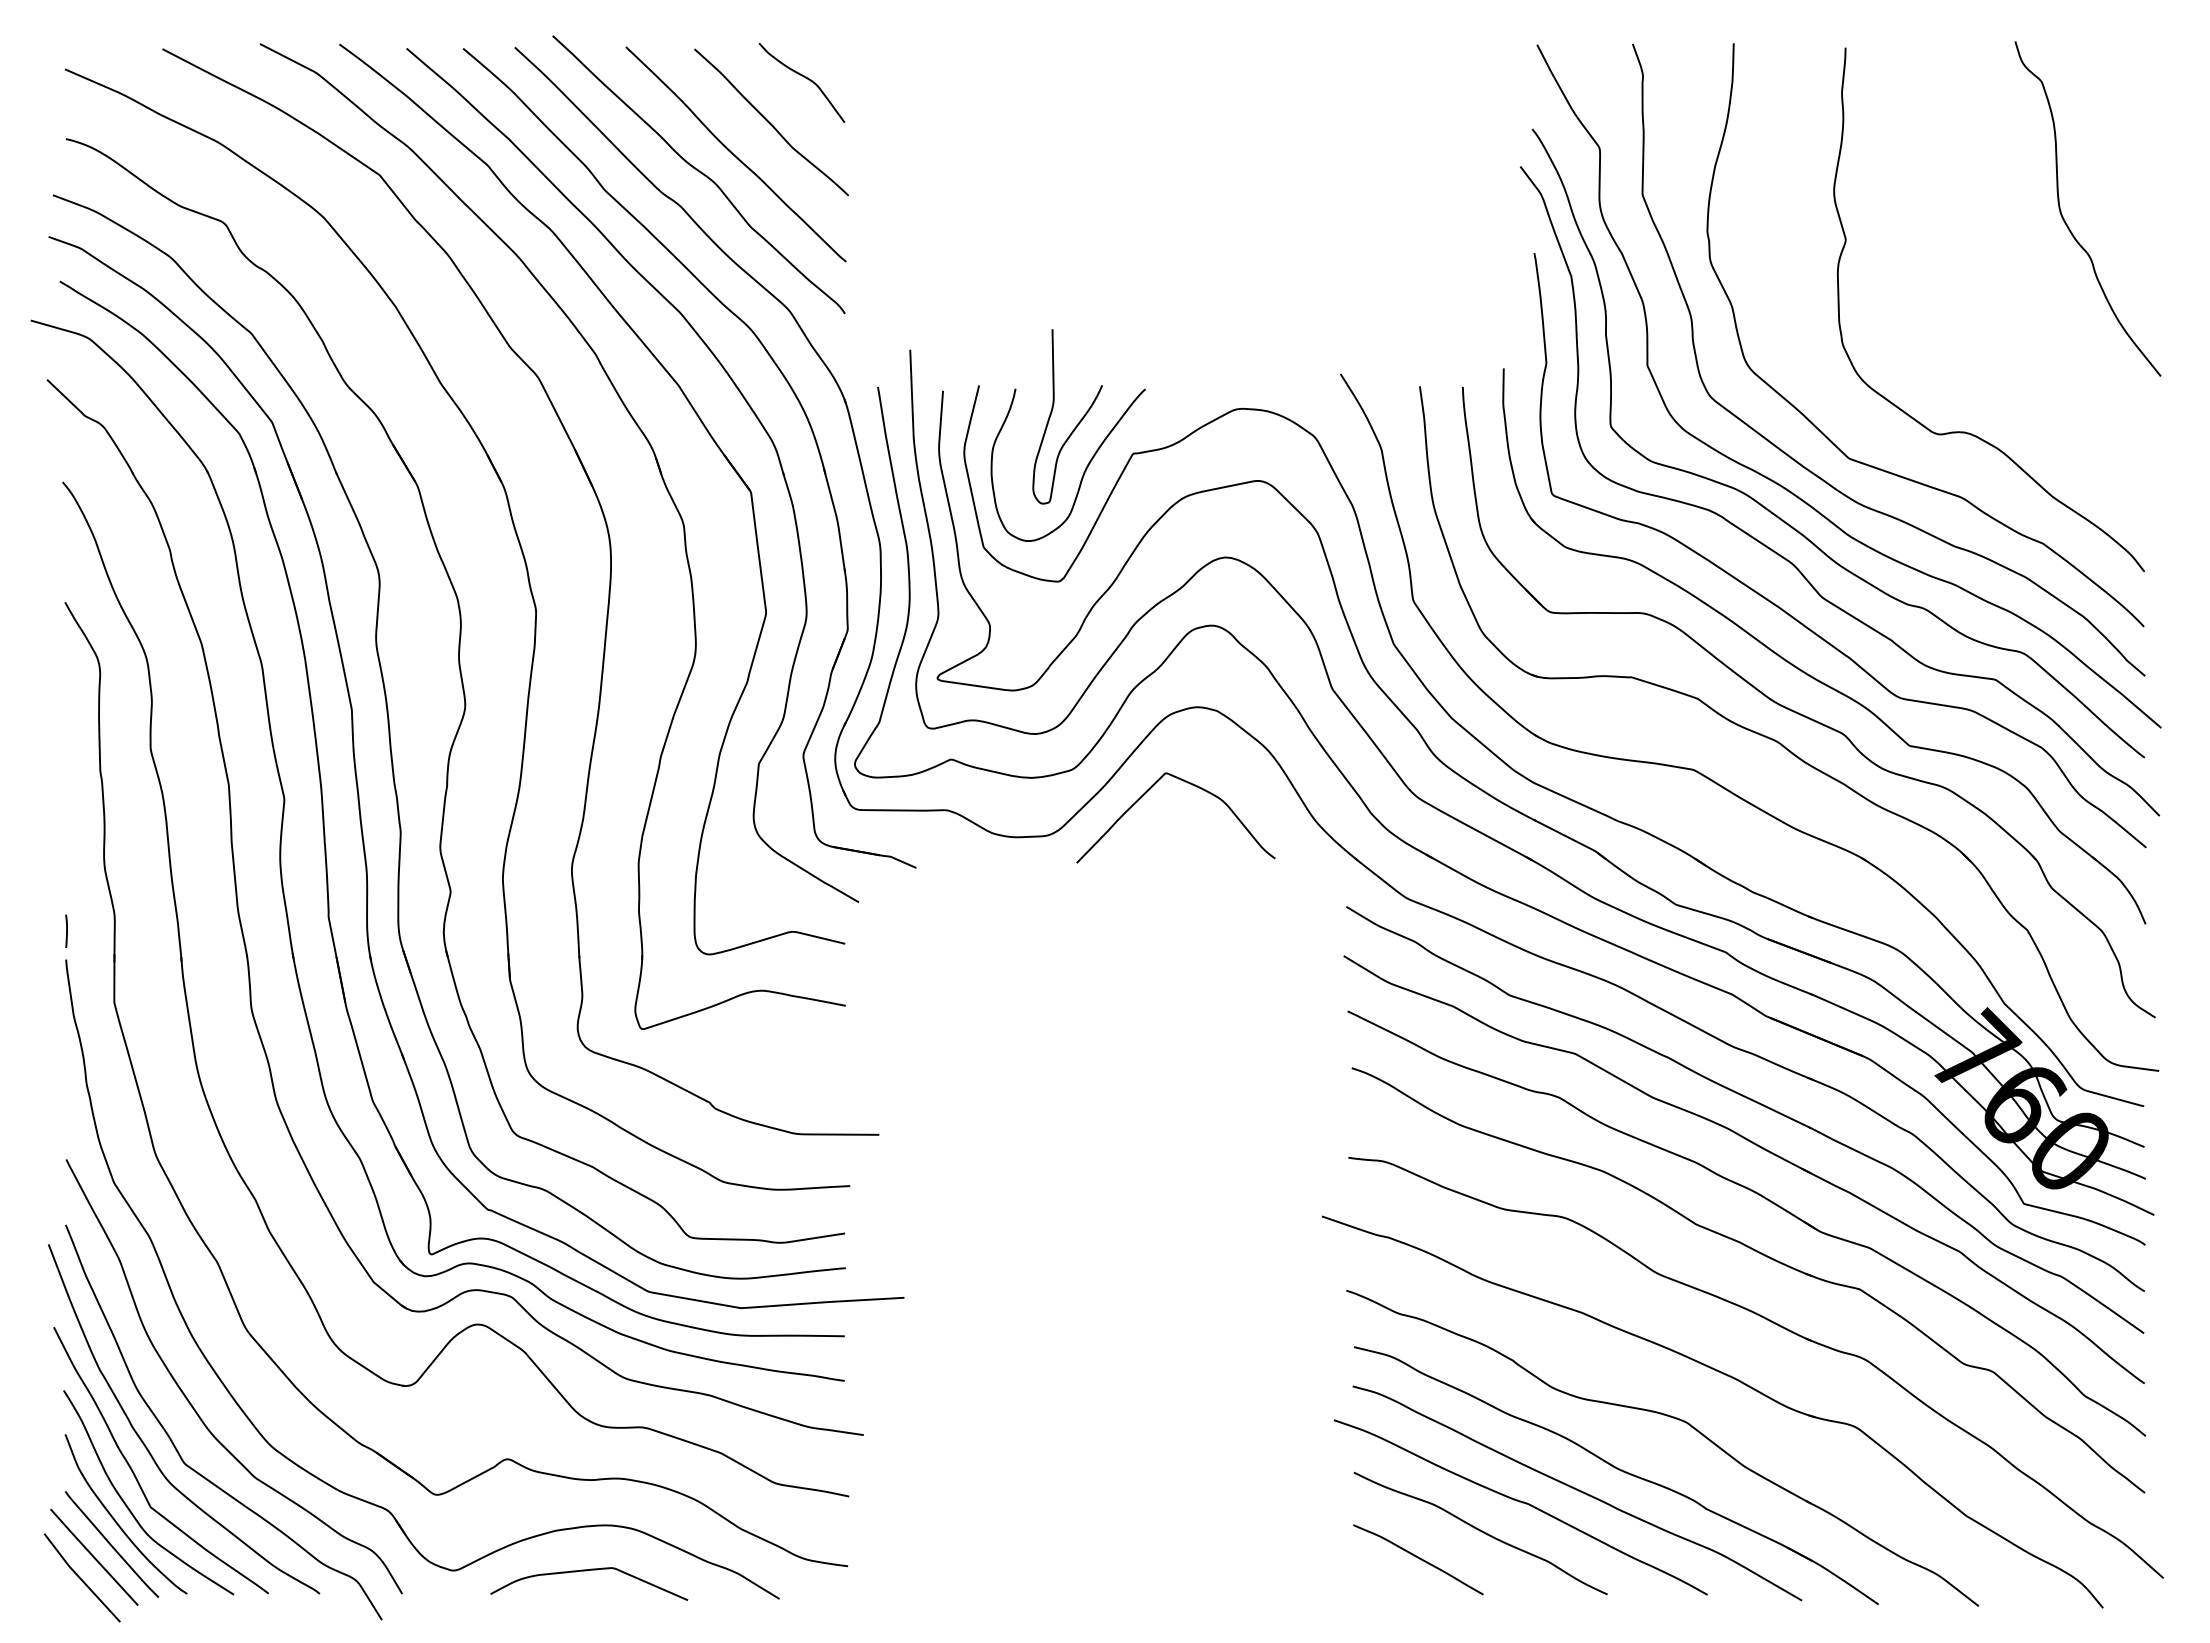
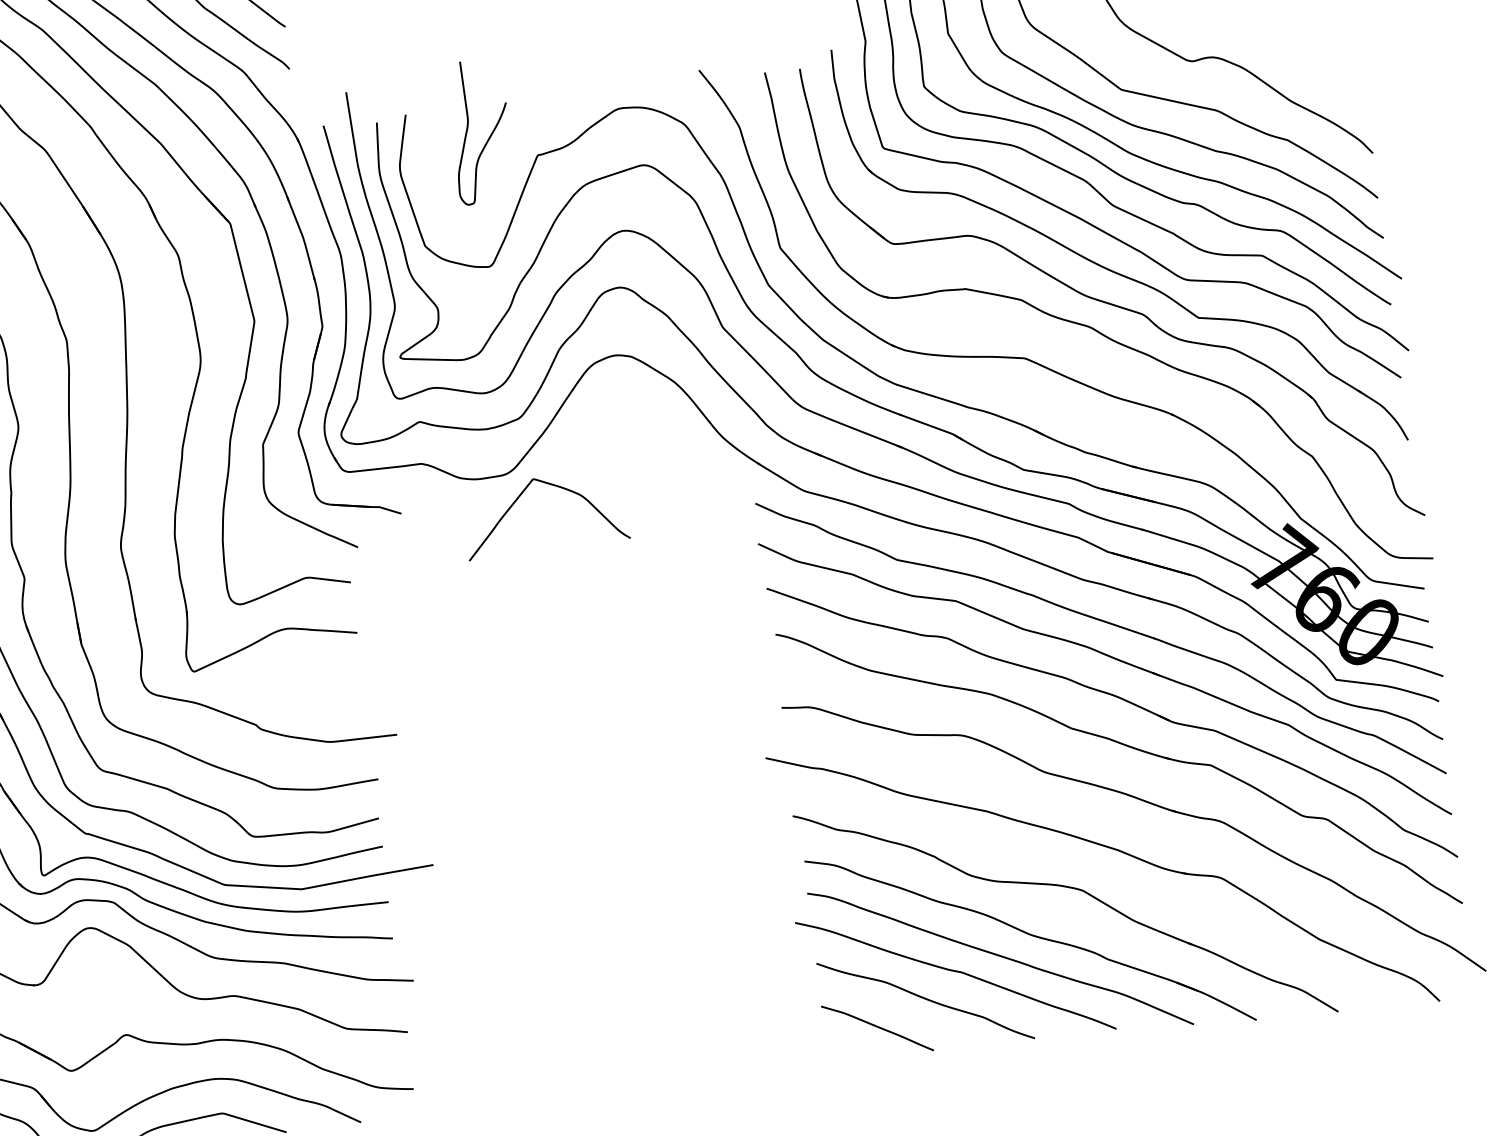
curve: (1083, 472) -> (499, 175), removed
curve: (1187, 783) -> (551, 485), moved

